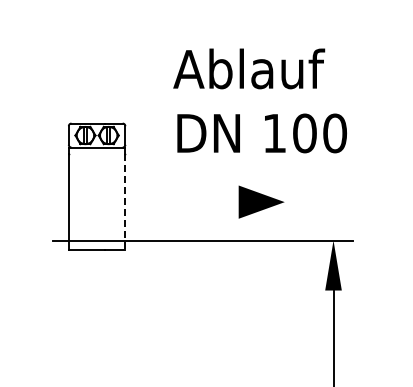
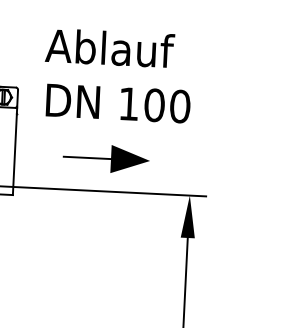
text: (259, 100) -> (117, 75), moved
line: (125, 202) -> (14, 154), dashed -> solid
line: (210, 202) -> (87, 158), added

